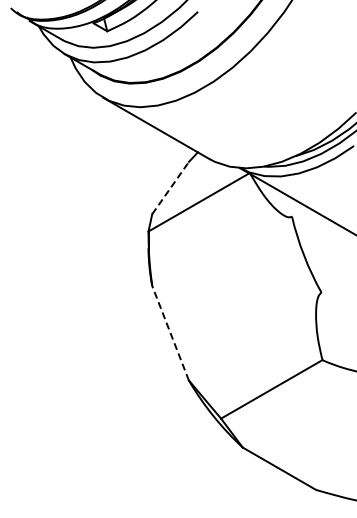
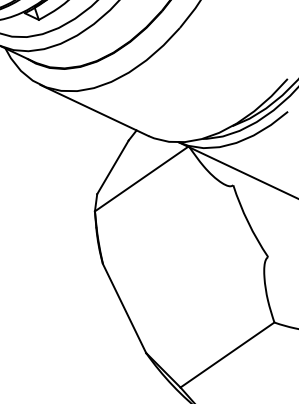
line: (170, 188) -> (112, 167), dashed -> solid
line: (170, 333) -> (124, 308), dashed -> solid

